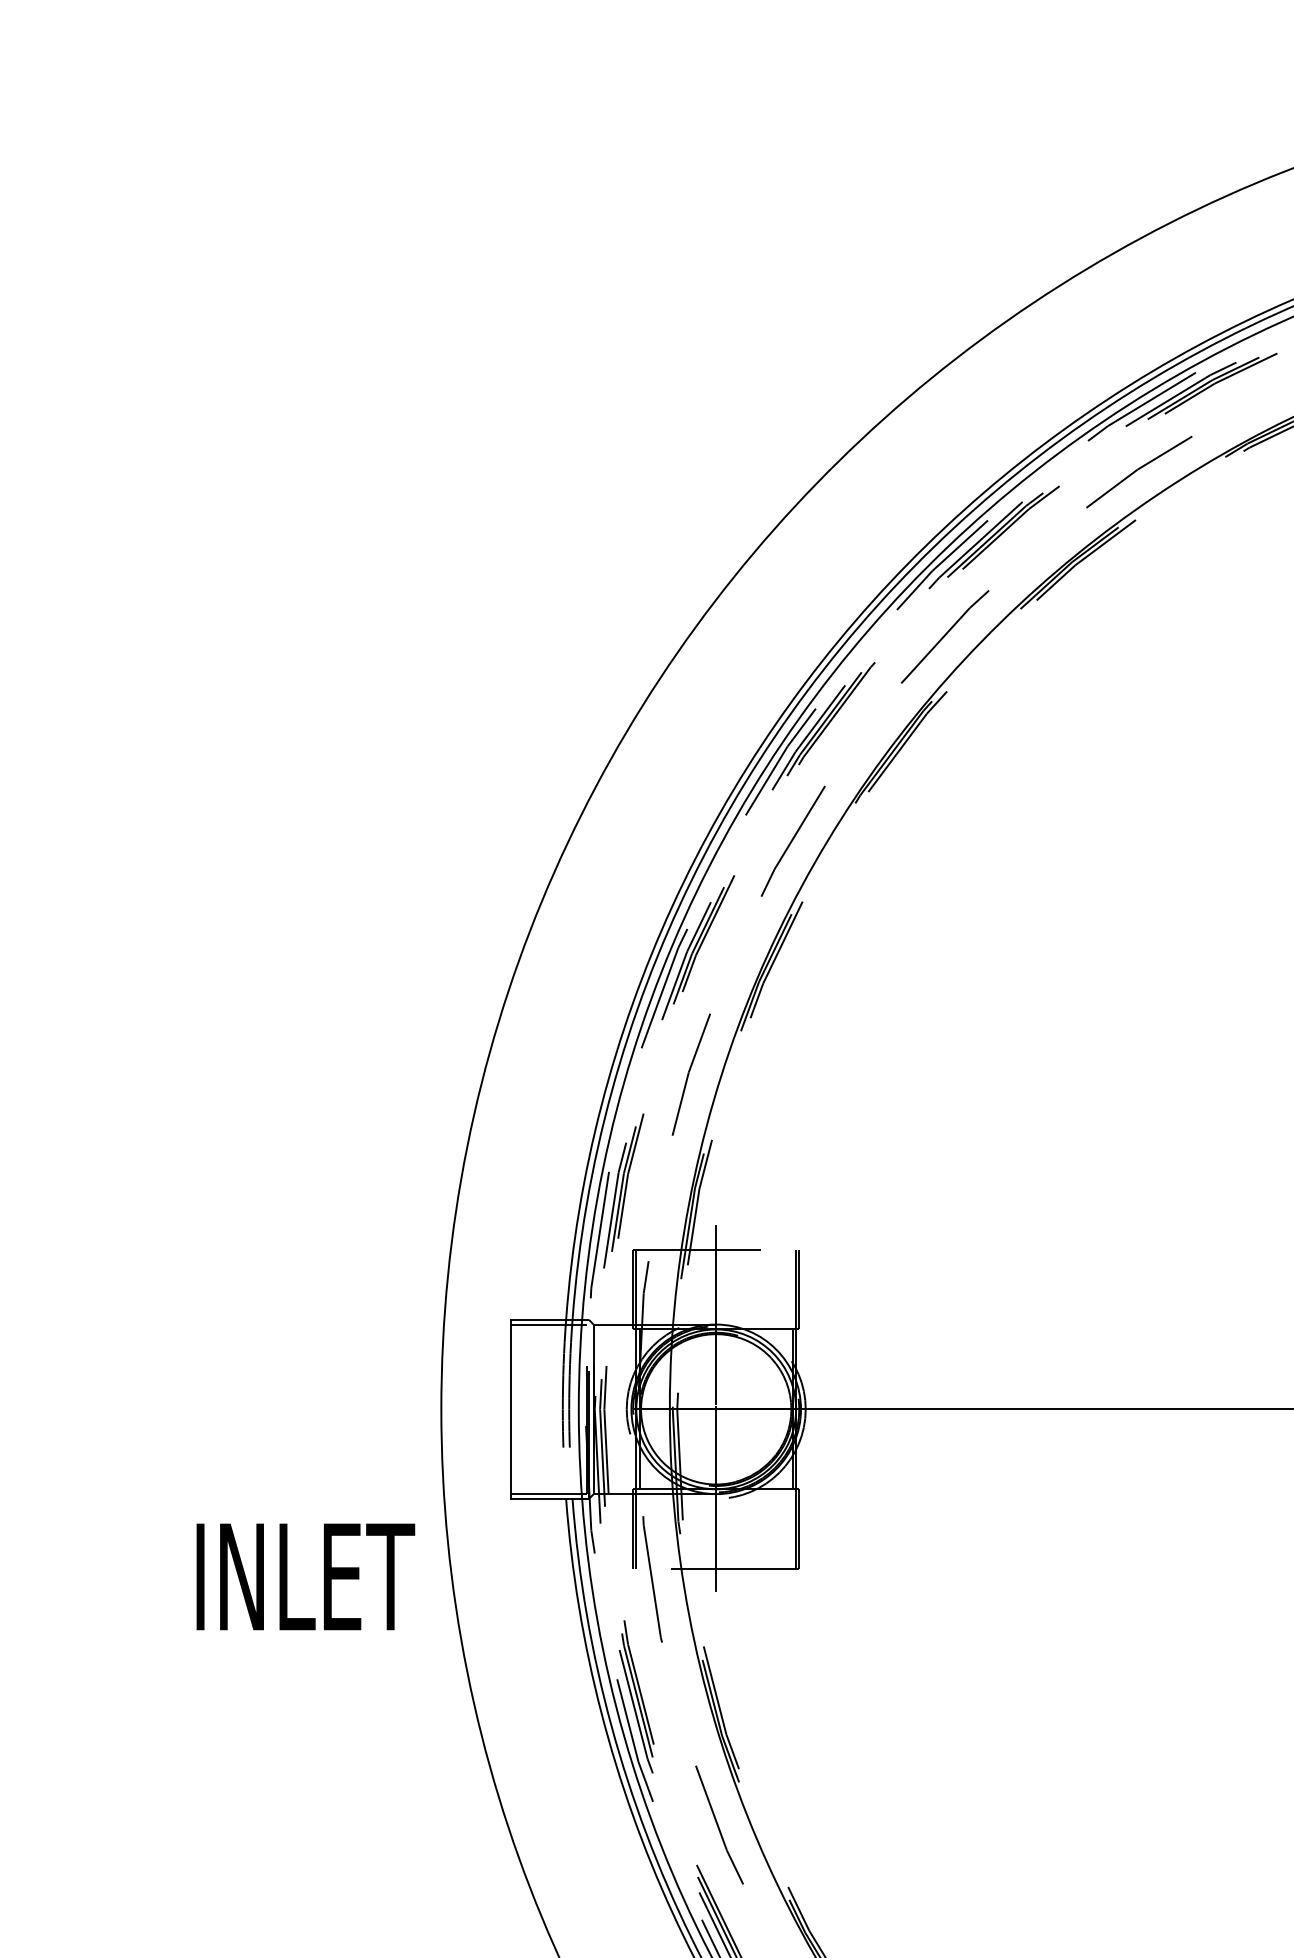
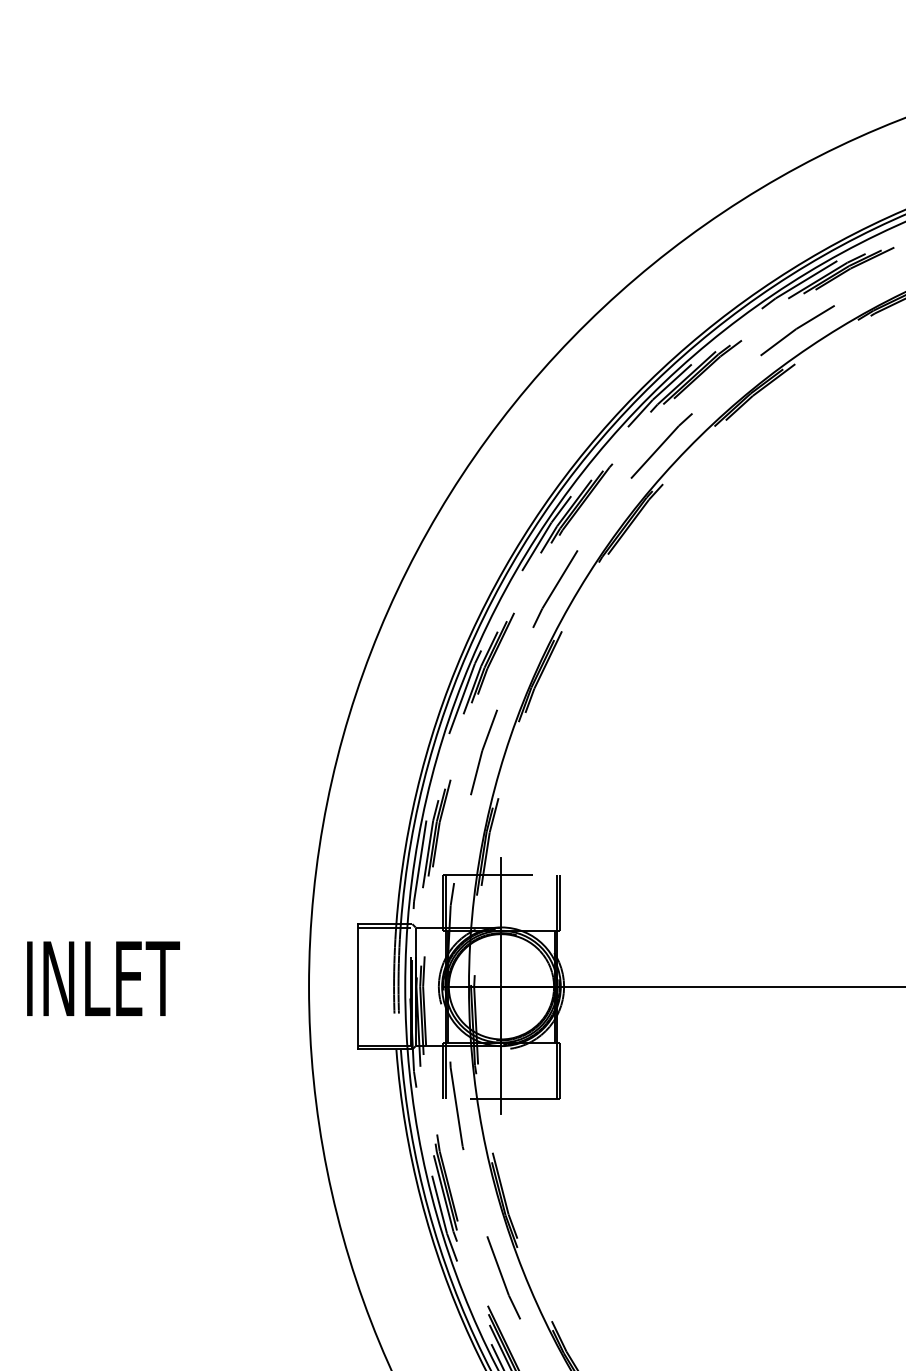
text: (305, 1576) -> (103, 978), moved

